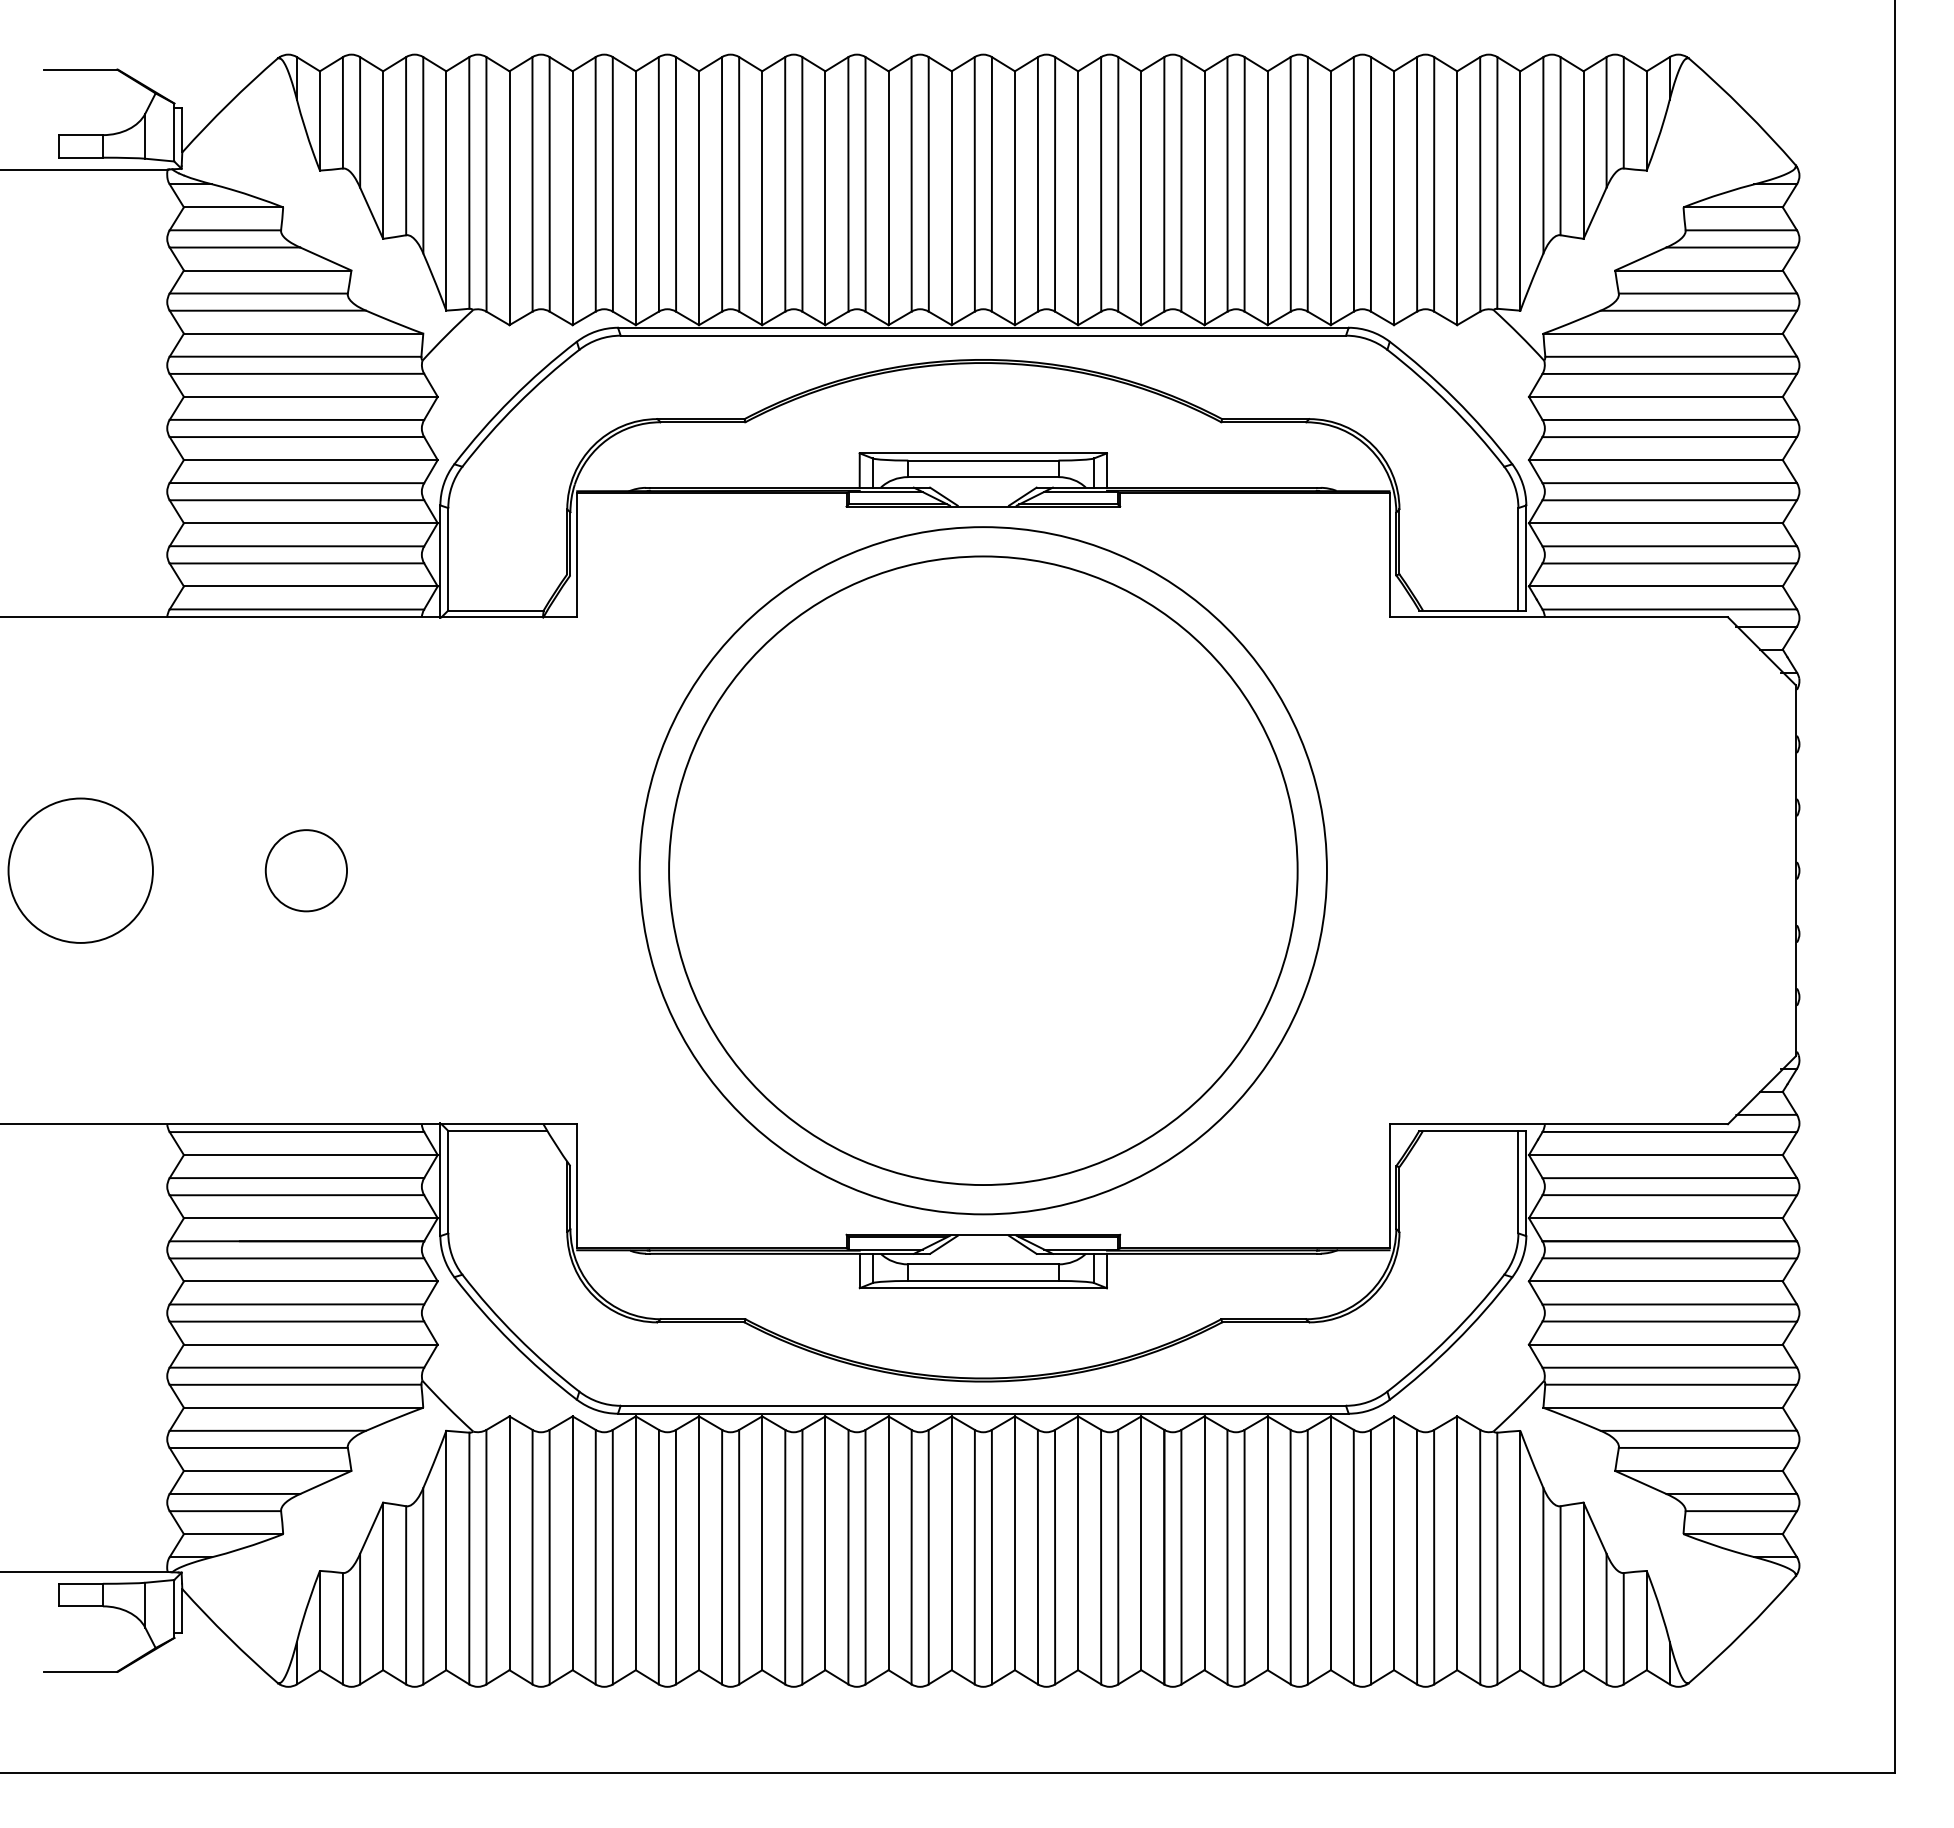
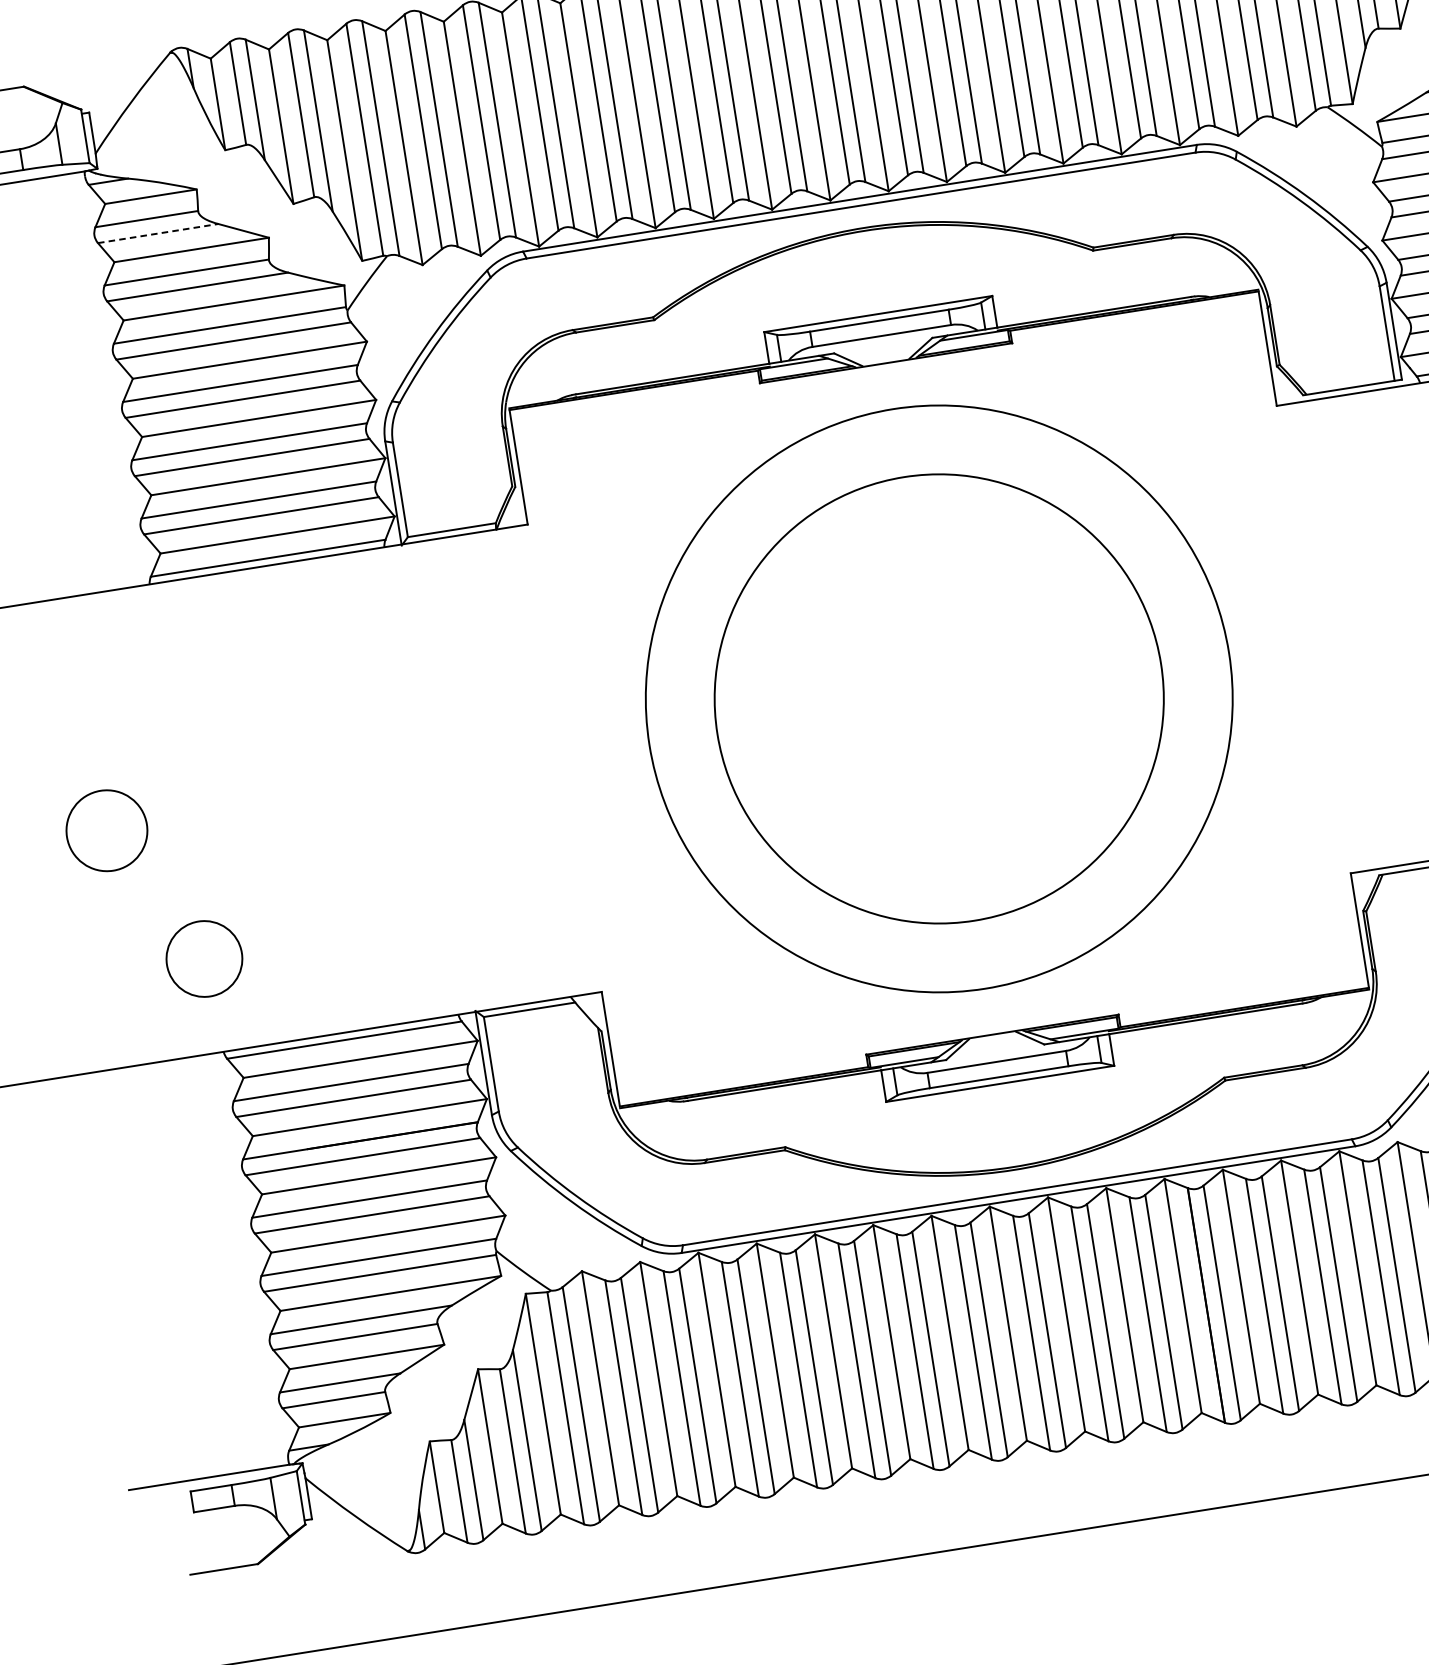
line: (235, 247) -> (158, 233), solid -> dashed
circle: (80, 870) -> (106, 830), size x0.6
circle: (305, 870) -> (203, 958), moved
circle: (982, 870) -> (938, 698), size x0.7

